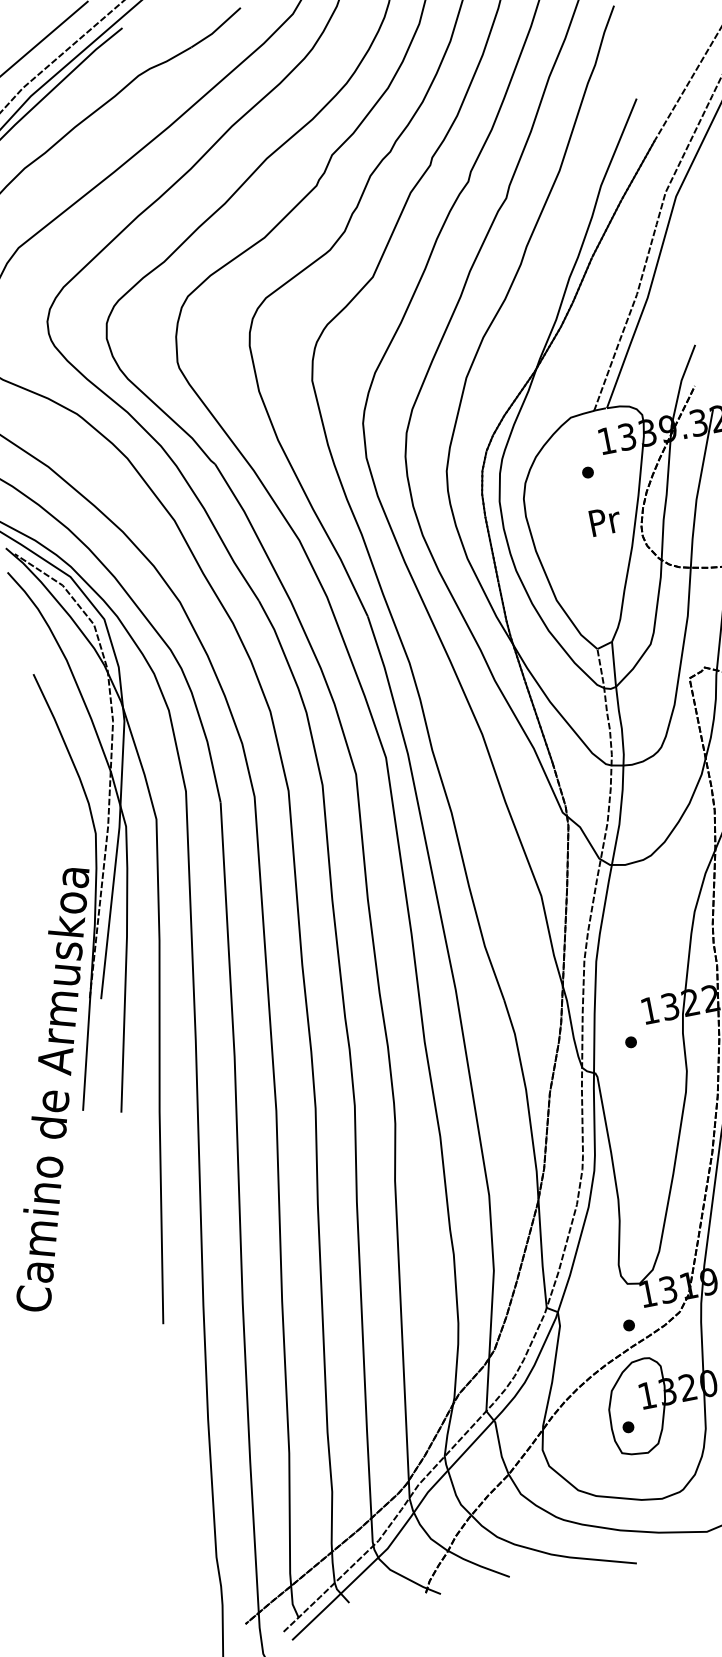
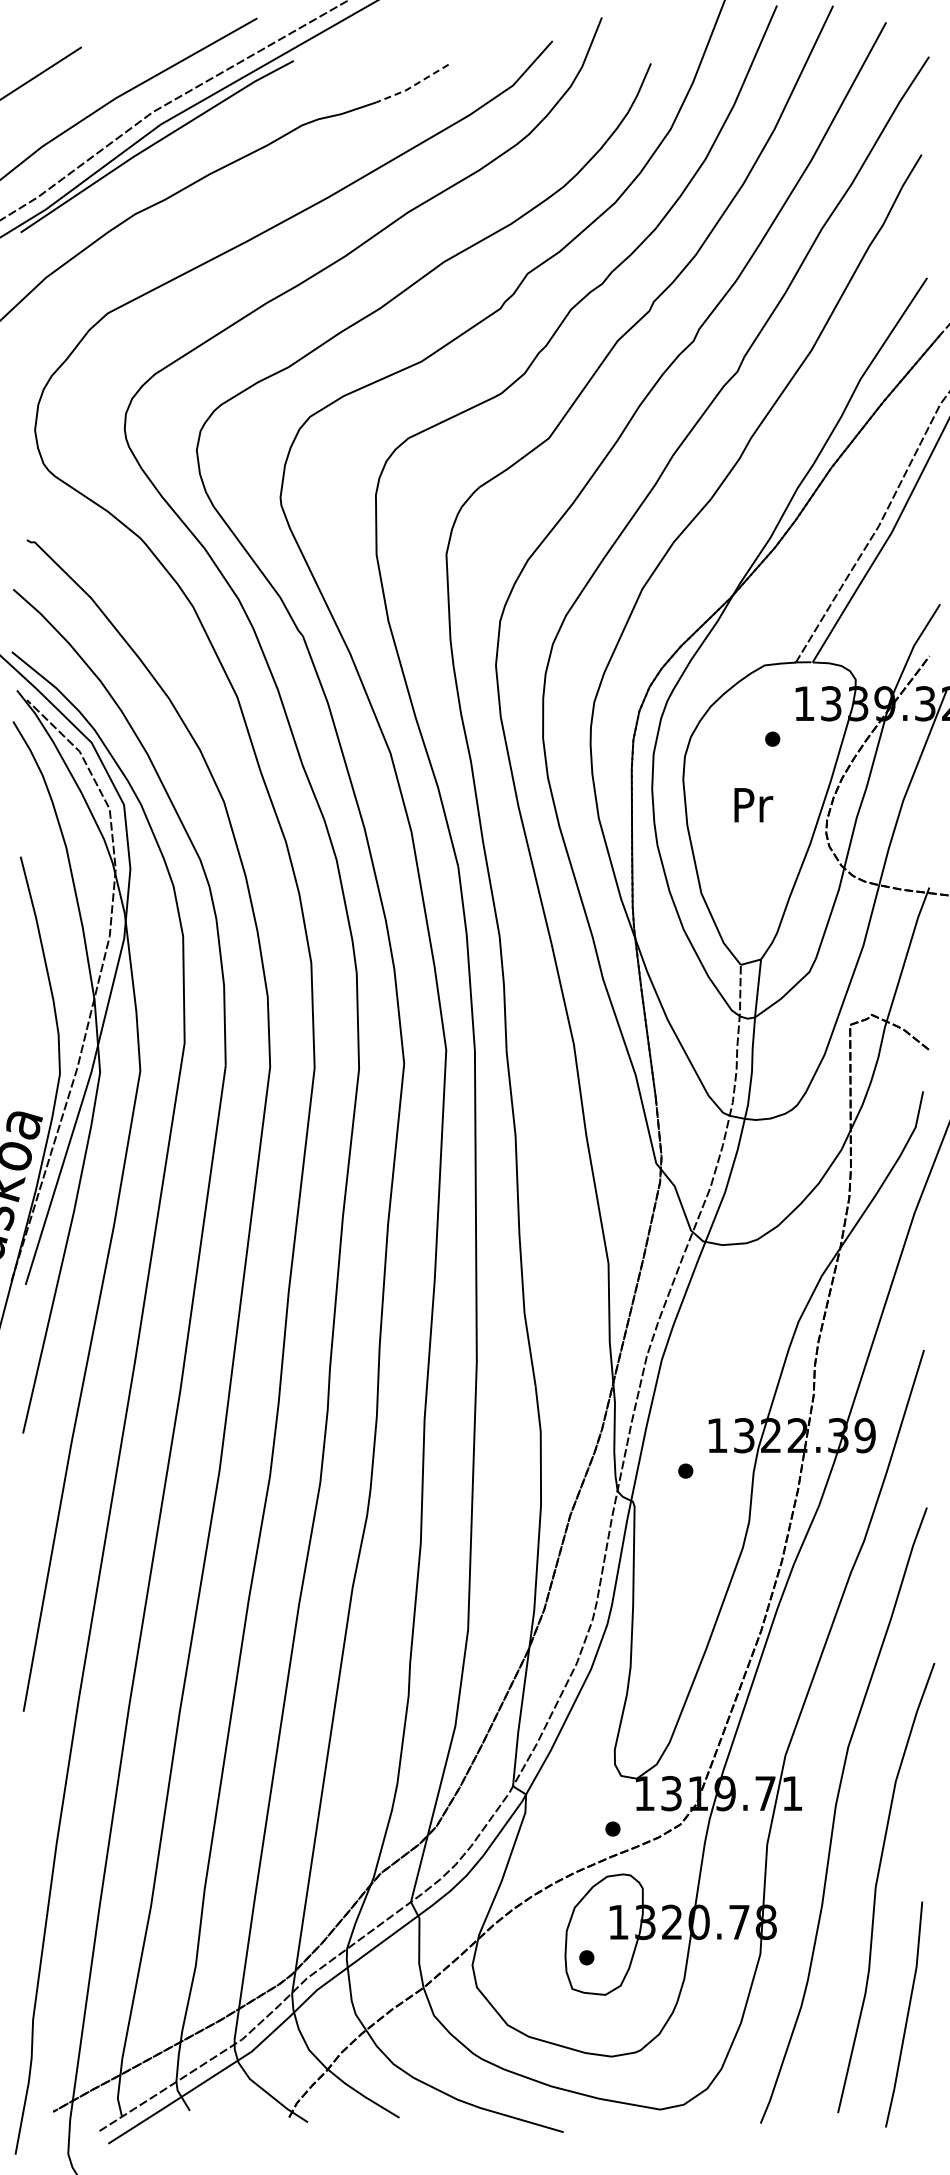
line: (217, 28) -> (413, 85), solid -> dashed
text: (605, 521) -> (753, 805), moved

